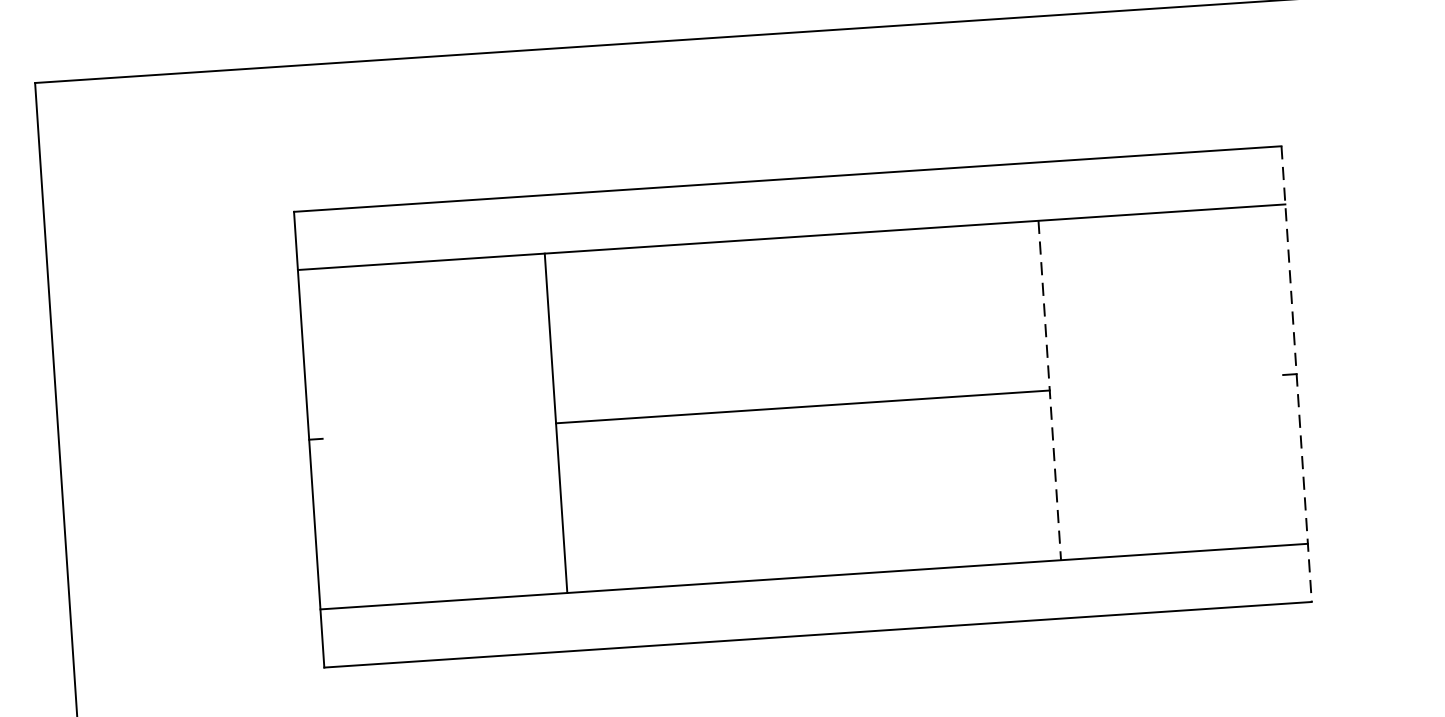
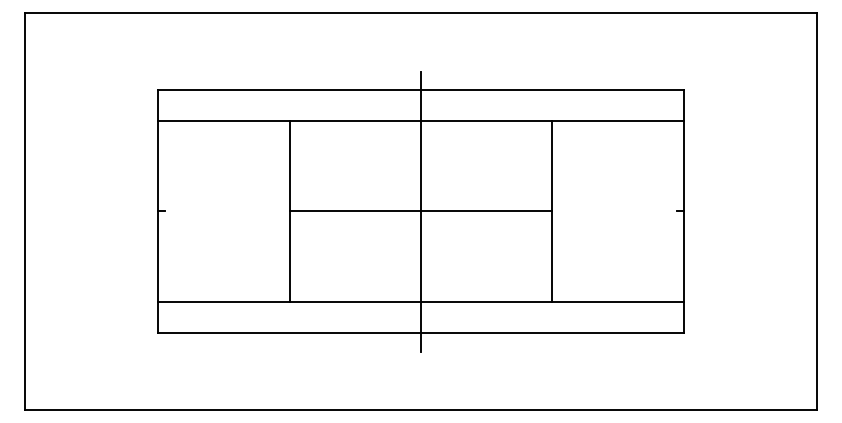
line: (1295, 374) -> (683, 211), dashed -> solid
line: (1049, 390) -> (552, 211), dashed -> solid
line: (803, 408) -> (421, 212), added

